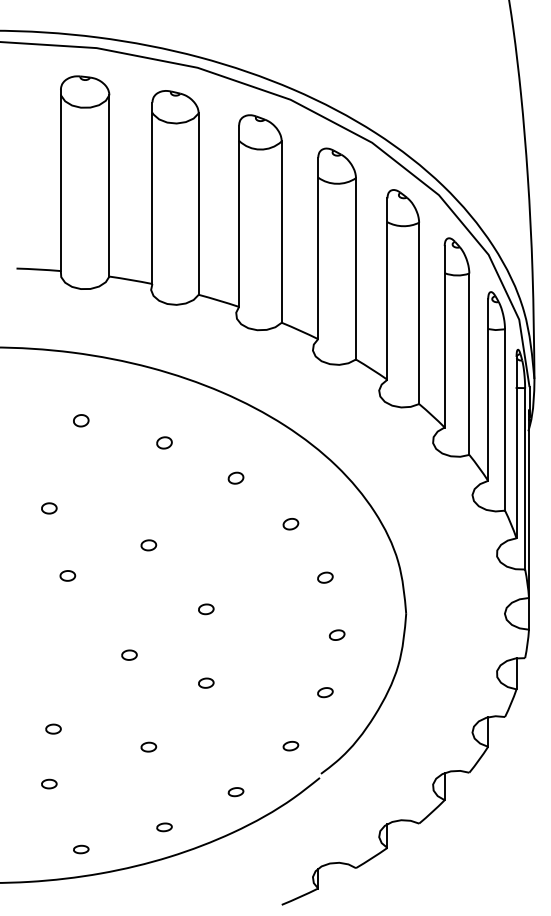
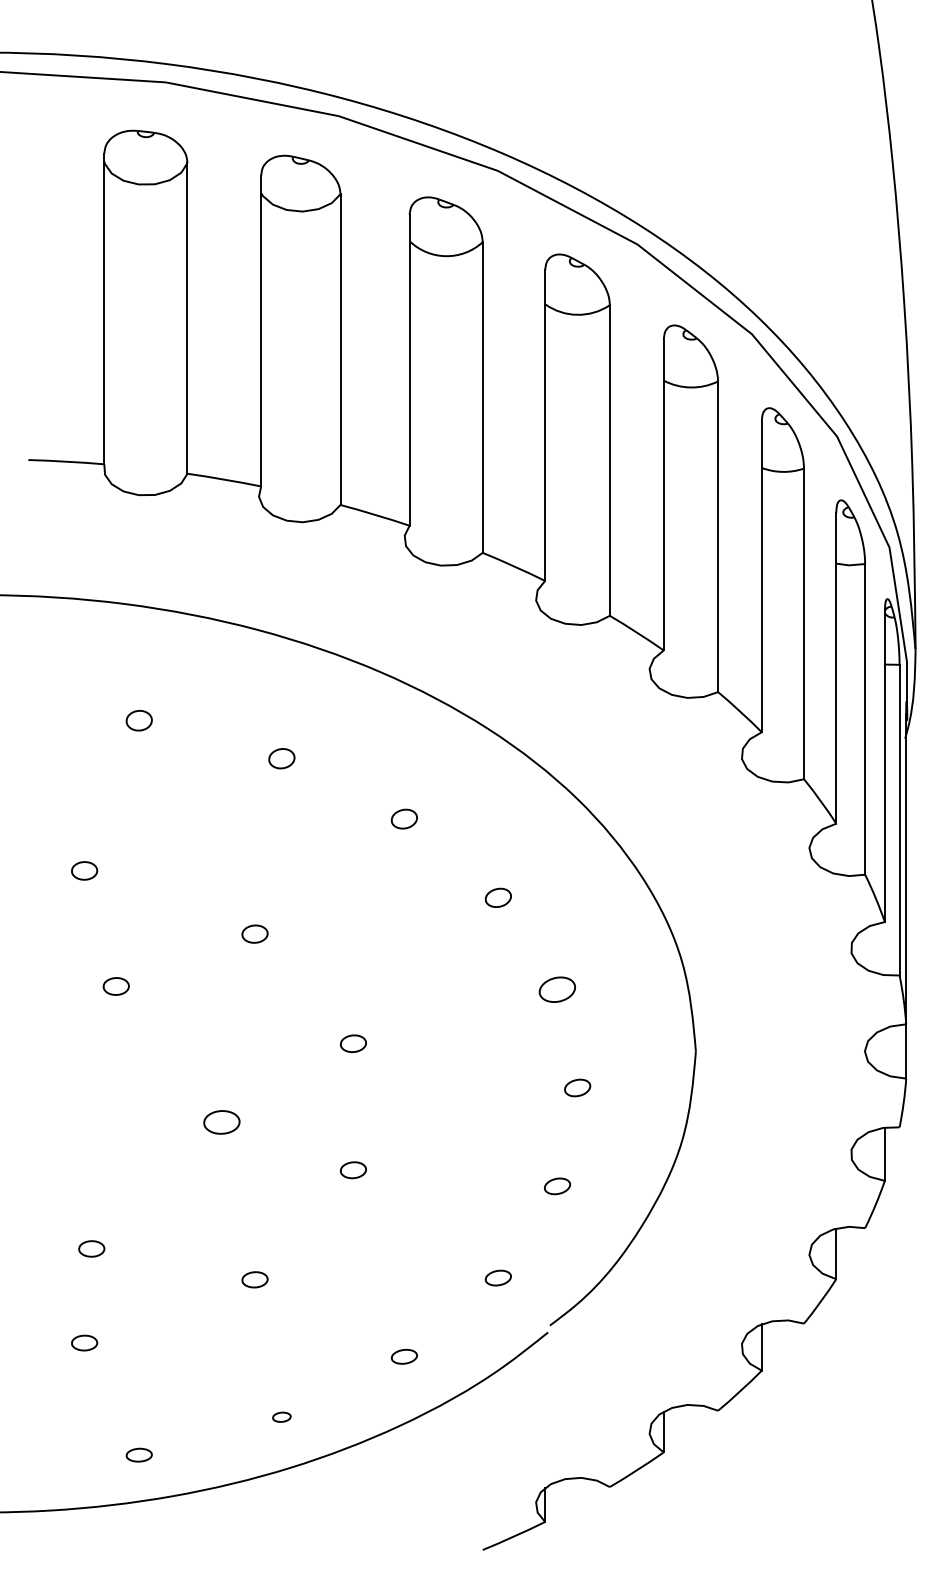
part: (325, 577) -> (557, 989), size x1.4
part: (129, 654) -> (221, 1121), size x1.4
part: (164, 827) -> (281, 1417), size x0.7

